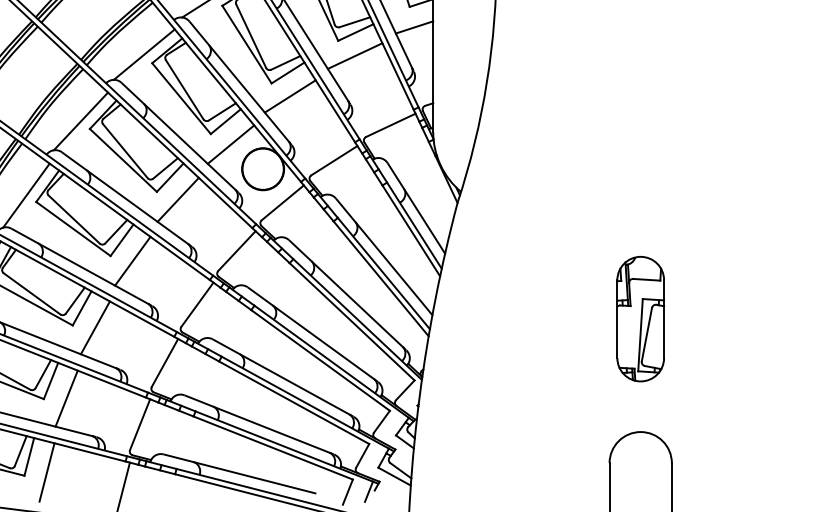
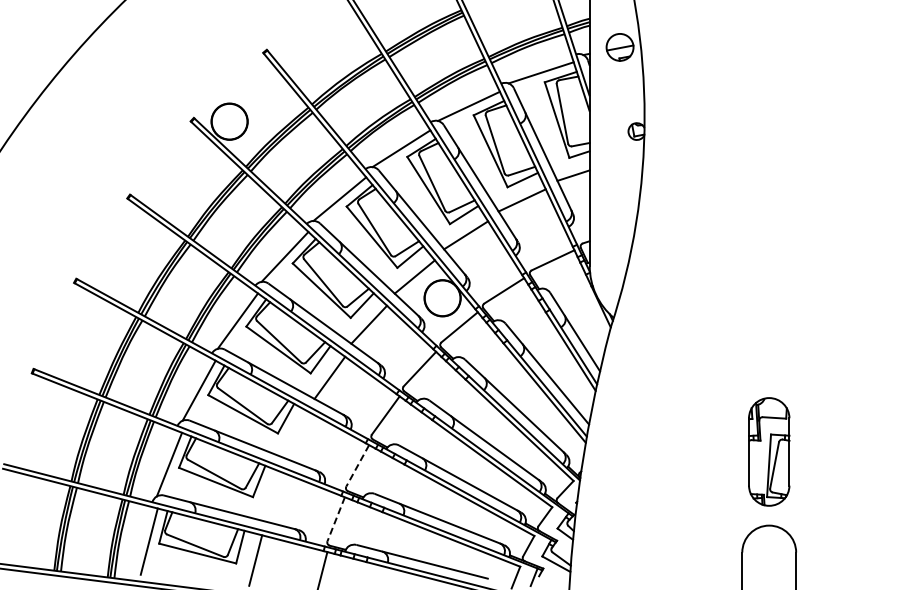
part: (641, 318) -> (769, 451), moved
line: (95, 327) -> (297, 435), removed
line: (164, 362) -> (357, 465), solid -> dashed
line: (66, 398) -> (272, 496), removed
line: (140, 424) -> (336, 519), solid -> dashed

